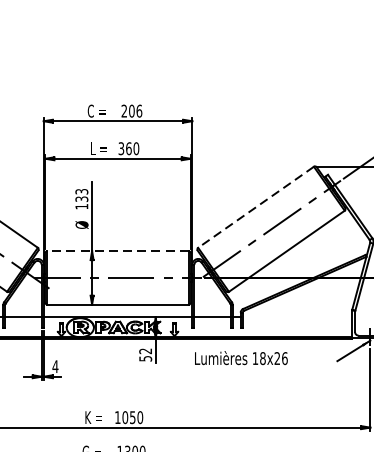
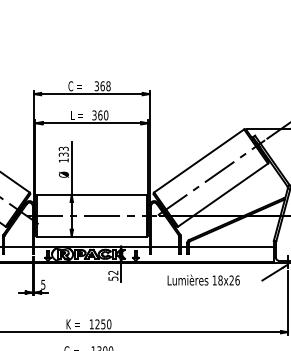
text: (131, 111) -> (102, 86), 206 -> 368
line: (256, 206) -> (199, 160), dashed -> solid
line: (117, 250) -> (91, 194), dashed -> solid
line: (296, 317) -> (230, 246), added
text: (241, 357) -> (203, 279), moved
text: (54, 366) -> (42, 284), 4 -> 5
text: (125, 417) -> (97, 324), 1050 -> 1250

